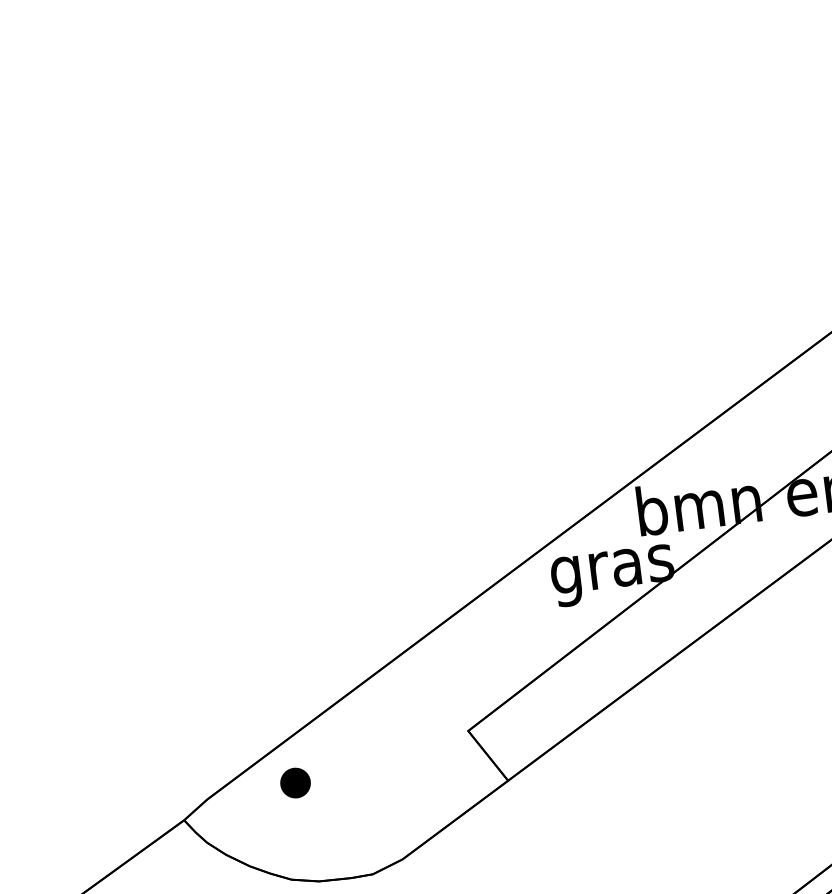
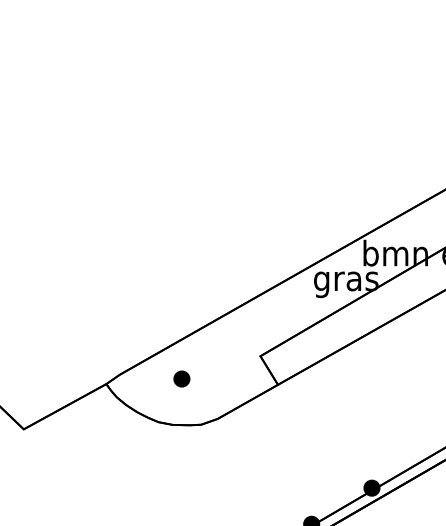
part: (294, 782) -> (181, 378), moved

